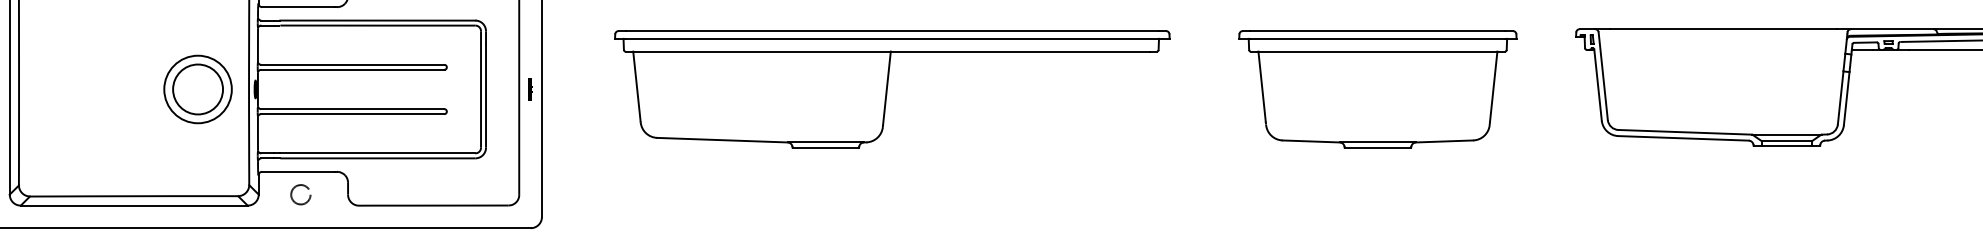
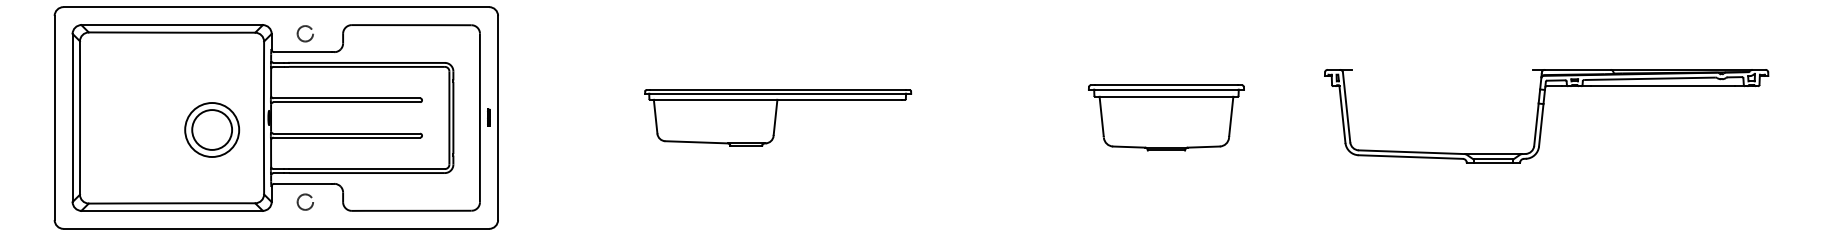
line: (1723, 28) -> (1442, 69), removed
part: (198, 88) -> (212, 129), moved
part: (891, 88) -> (777, 117), size x0.6
part: (1377, 88) -> (1166, 117), size x0.7

